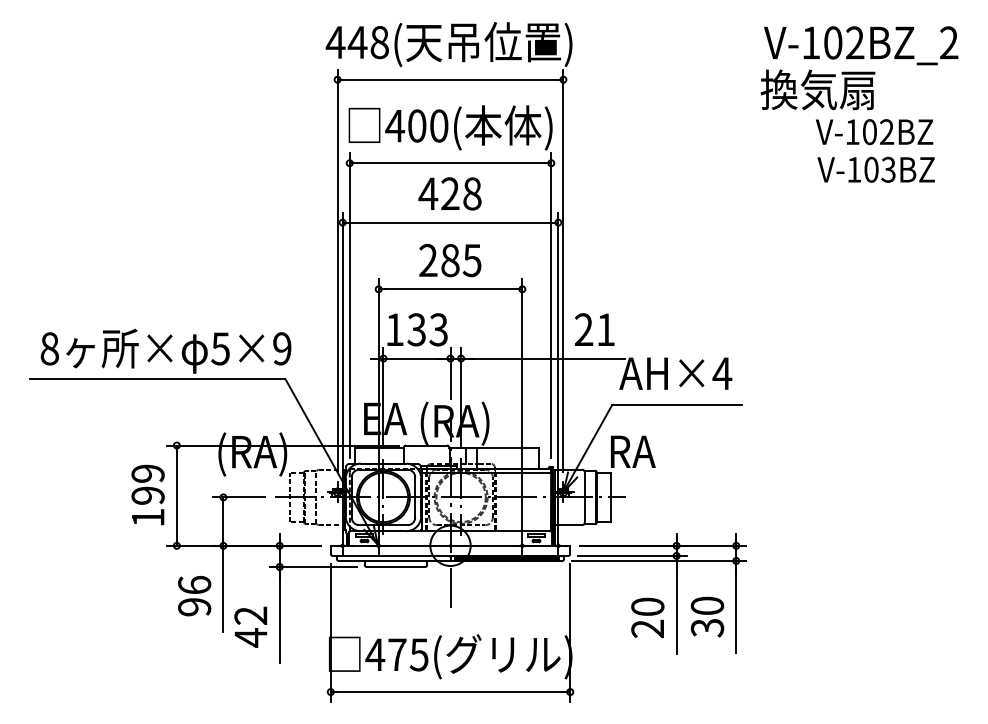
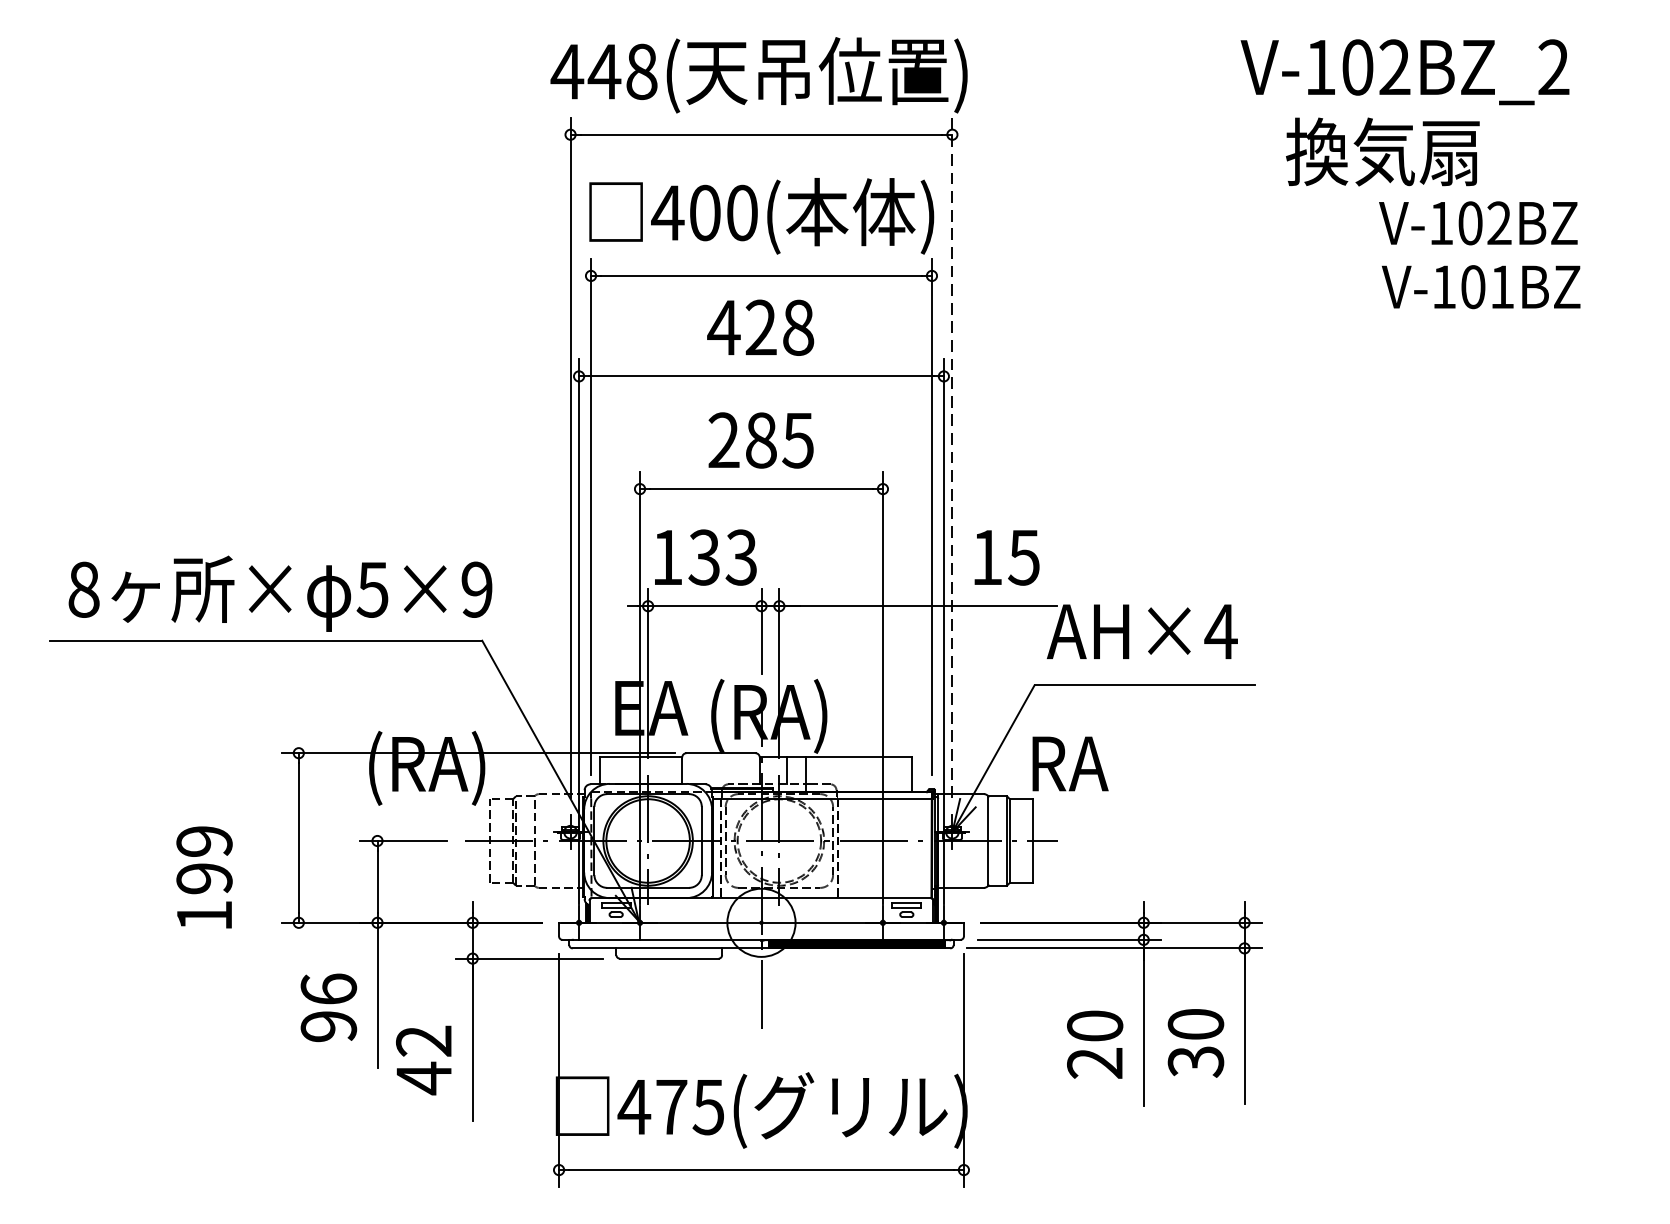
text: (861, 45) -> (1405, 71), moved
text: (888, 169) -> (1502, 286), V-103BZ -> V-101BZ
line: (563, 270) -> (952, 457), solid -> dashed
text: (594, 329) -> (1004, 557), 21 -> 15
text: (147, 494) -> (203, 876), moved

